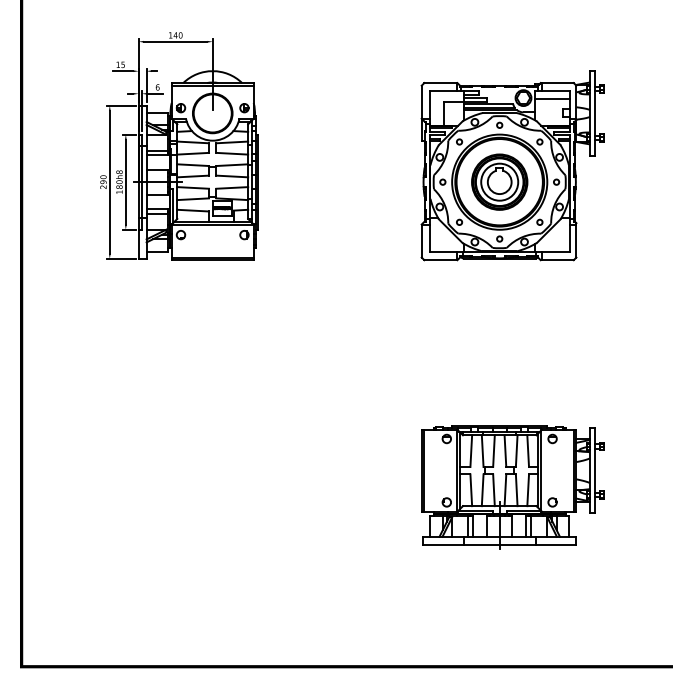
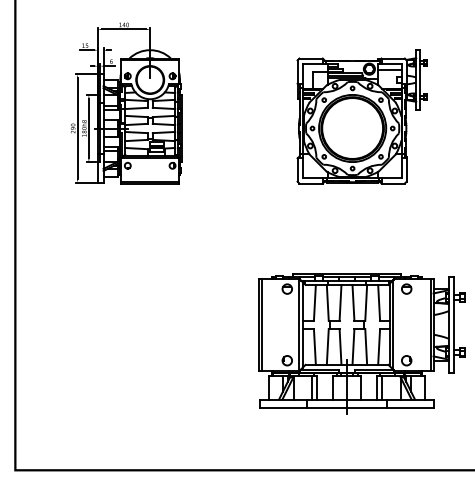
part: (499, 181) -> (352, 128), removed
part: (512, 487) -> (361, 343), size x1.6

